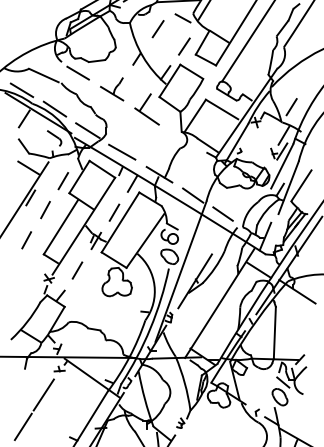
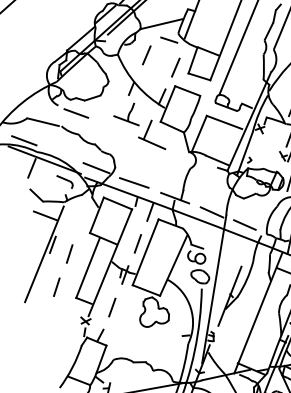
part: (112, 89) -> (126, 116), moved
line: (54, 108) -> (59, 152), removed
line: (63, 181) -> (82, 222), removed

